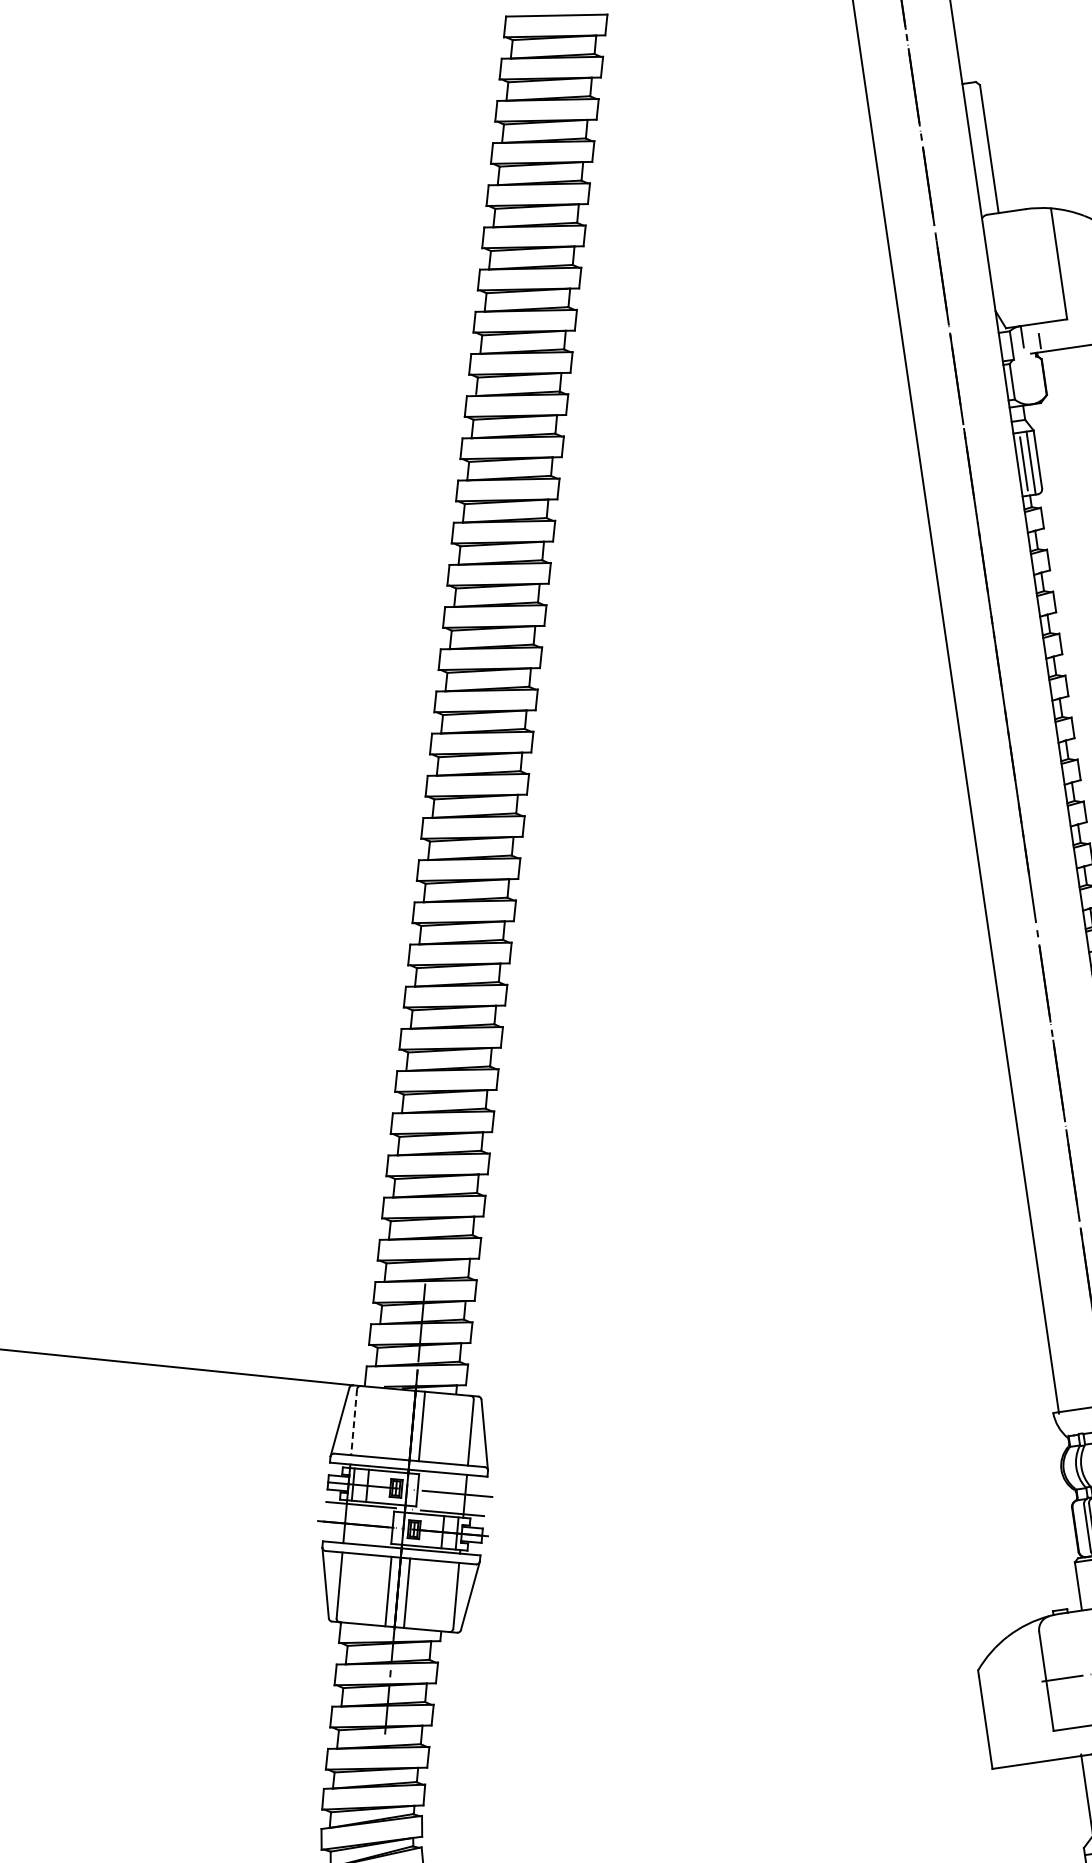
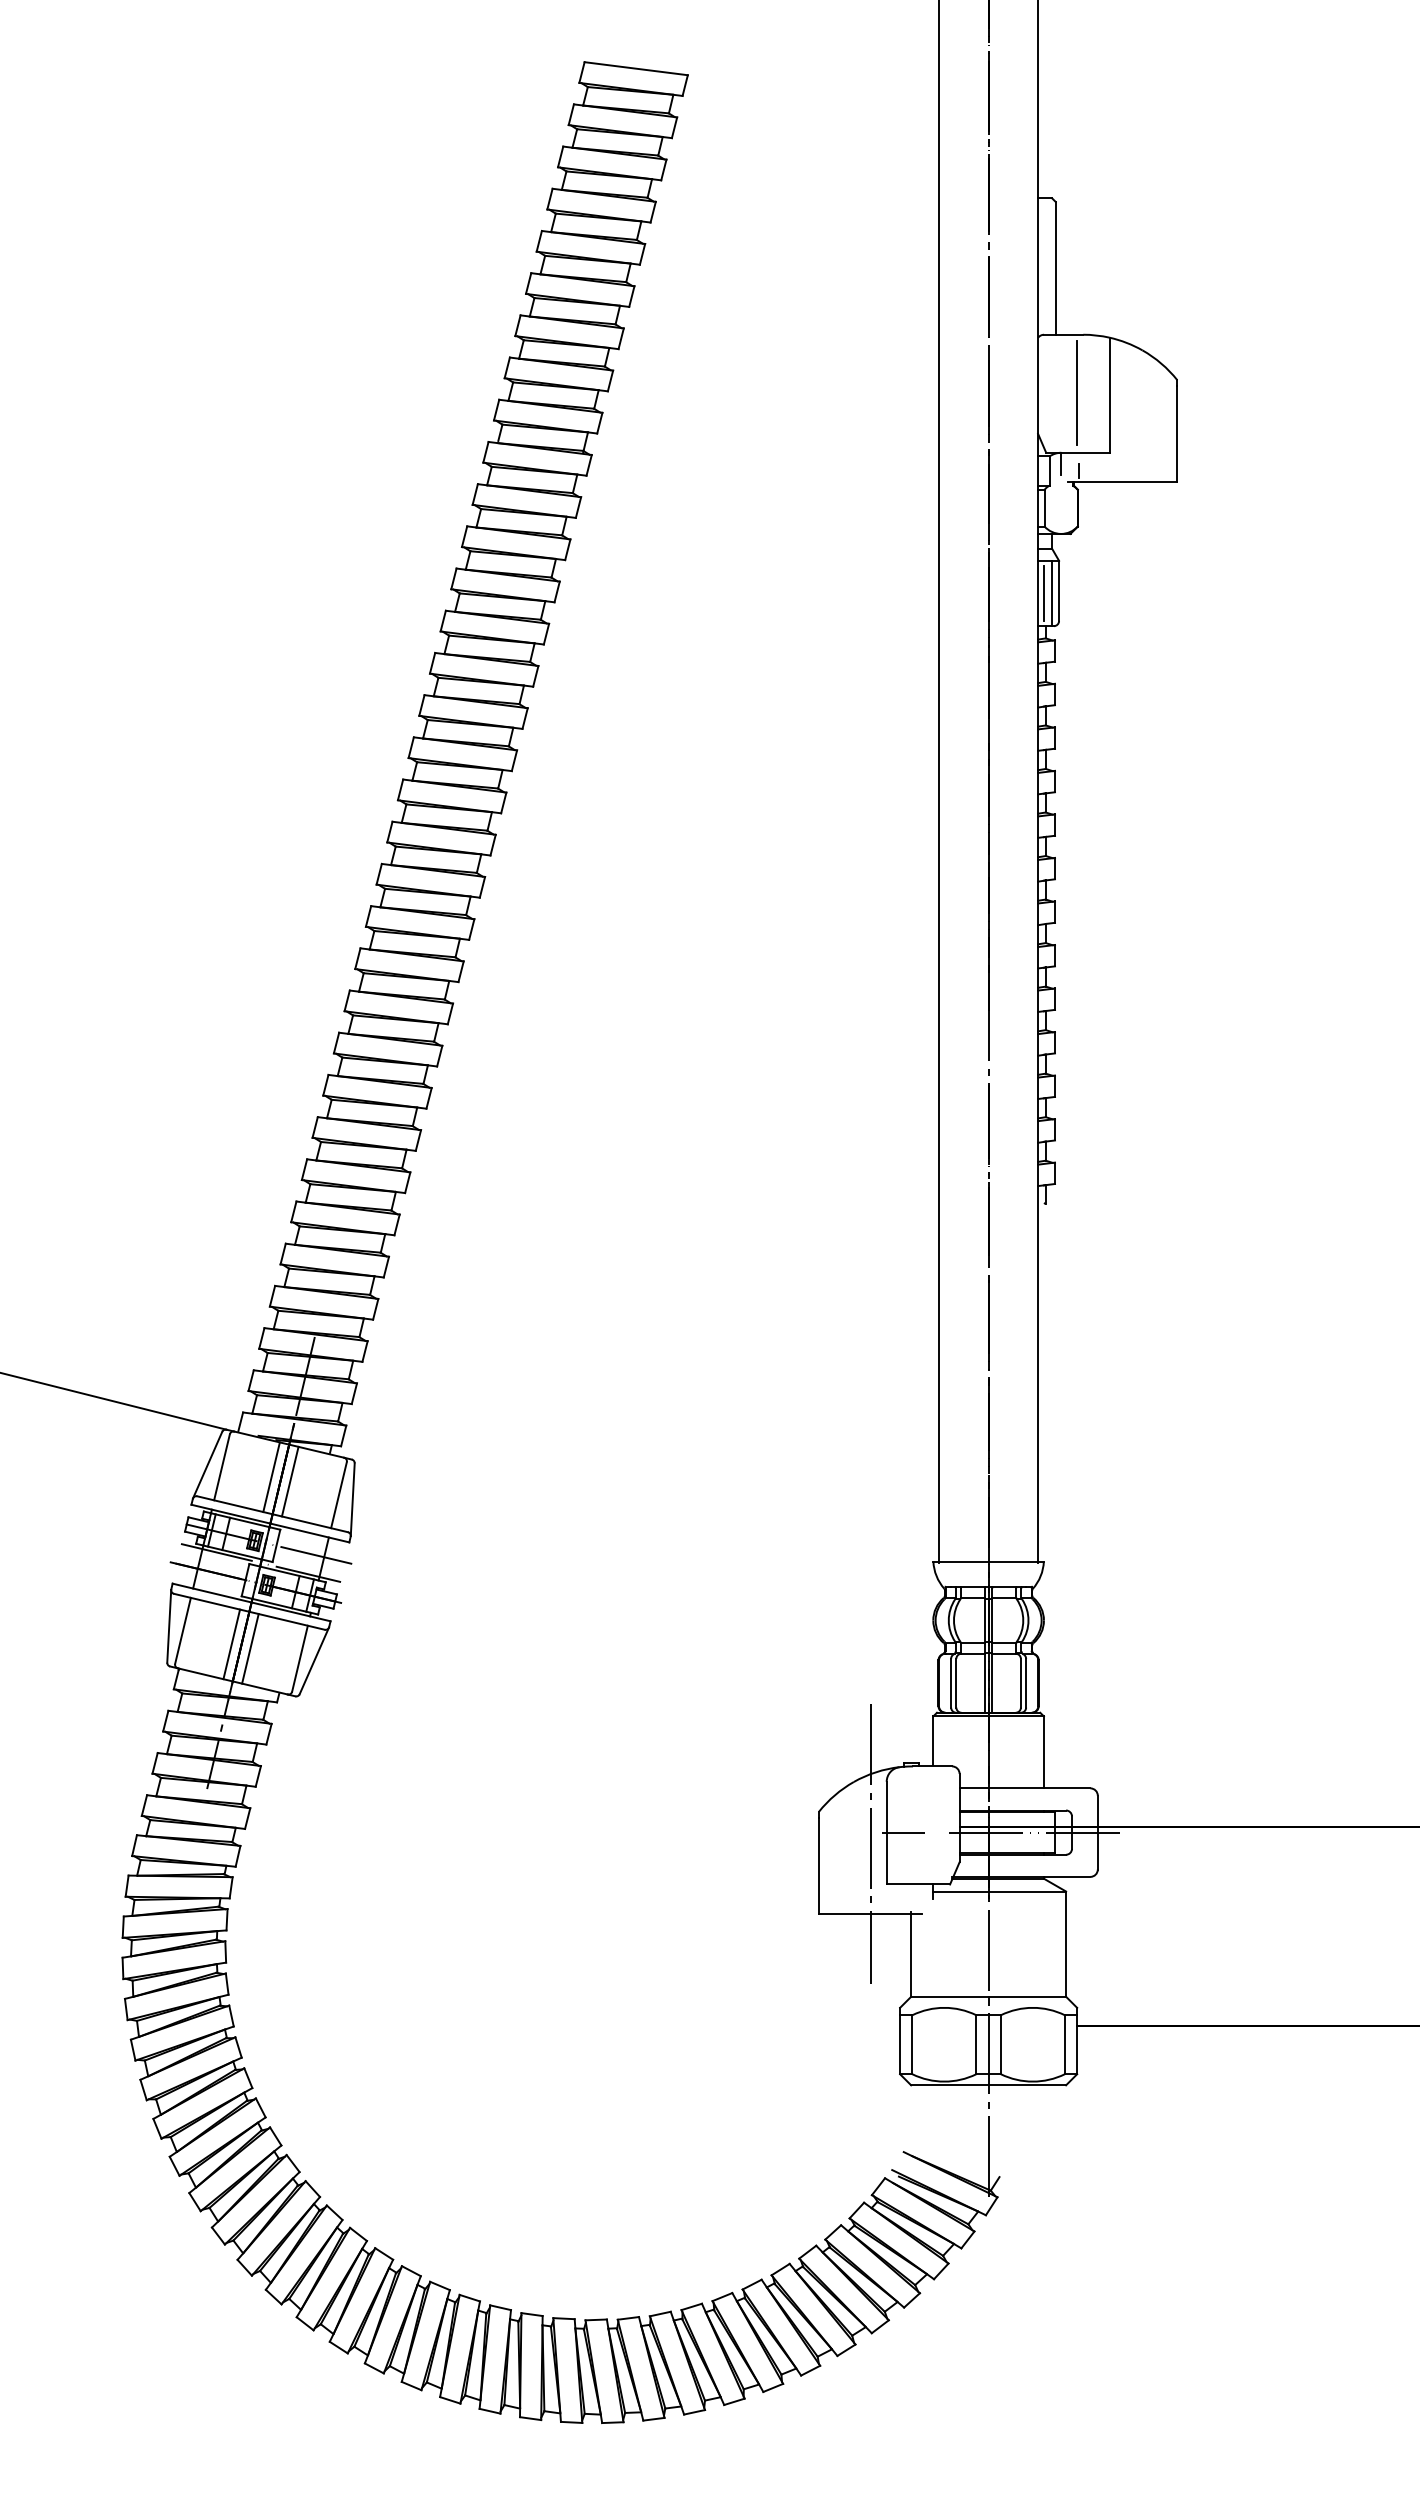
line: (1026, 265) -> (1076, 392), added
line: (354, 1422) -> (222, 1467), dashed -> solid
line: (403, 1425) -> (271, 1477), added
line: (1032, 1693) -> (870, 1843), added

